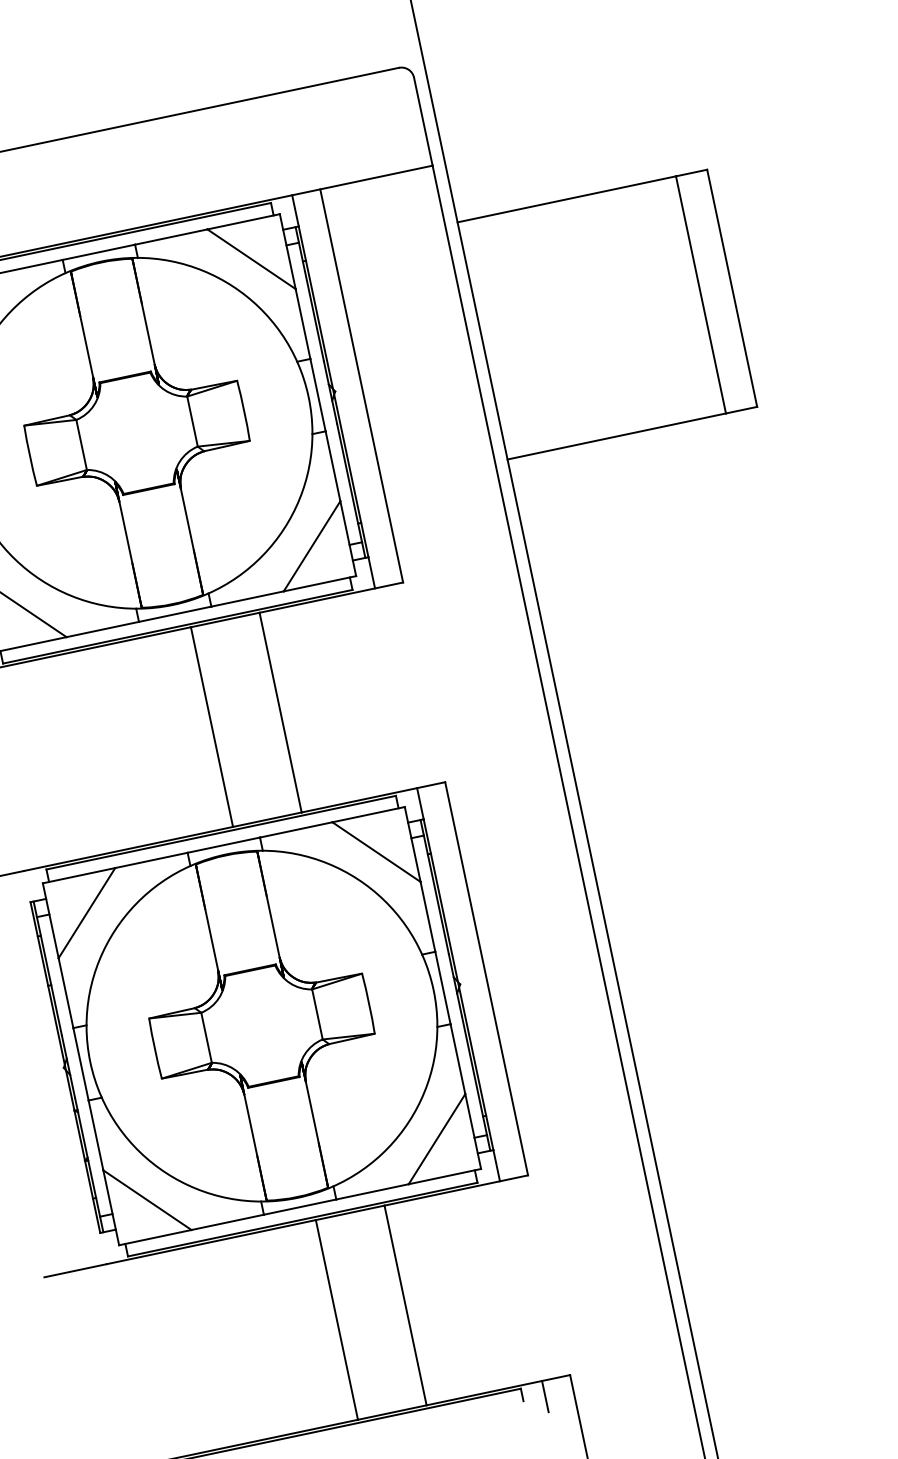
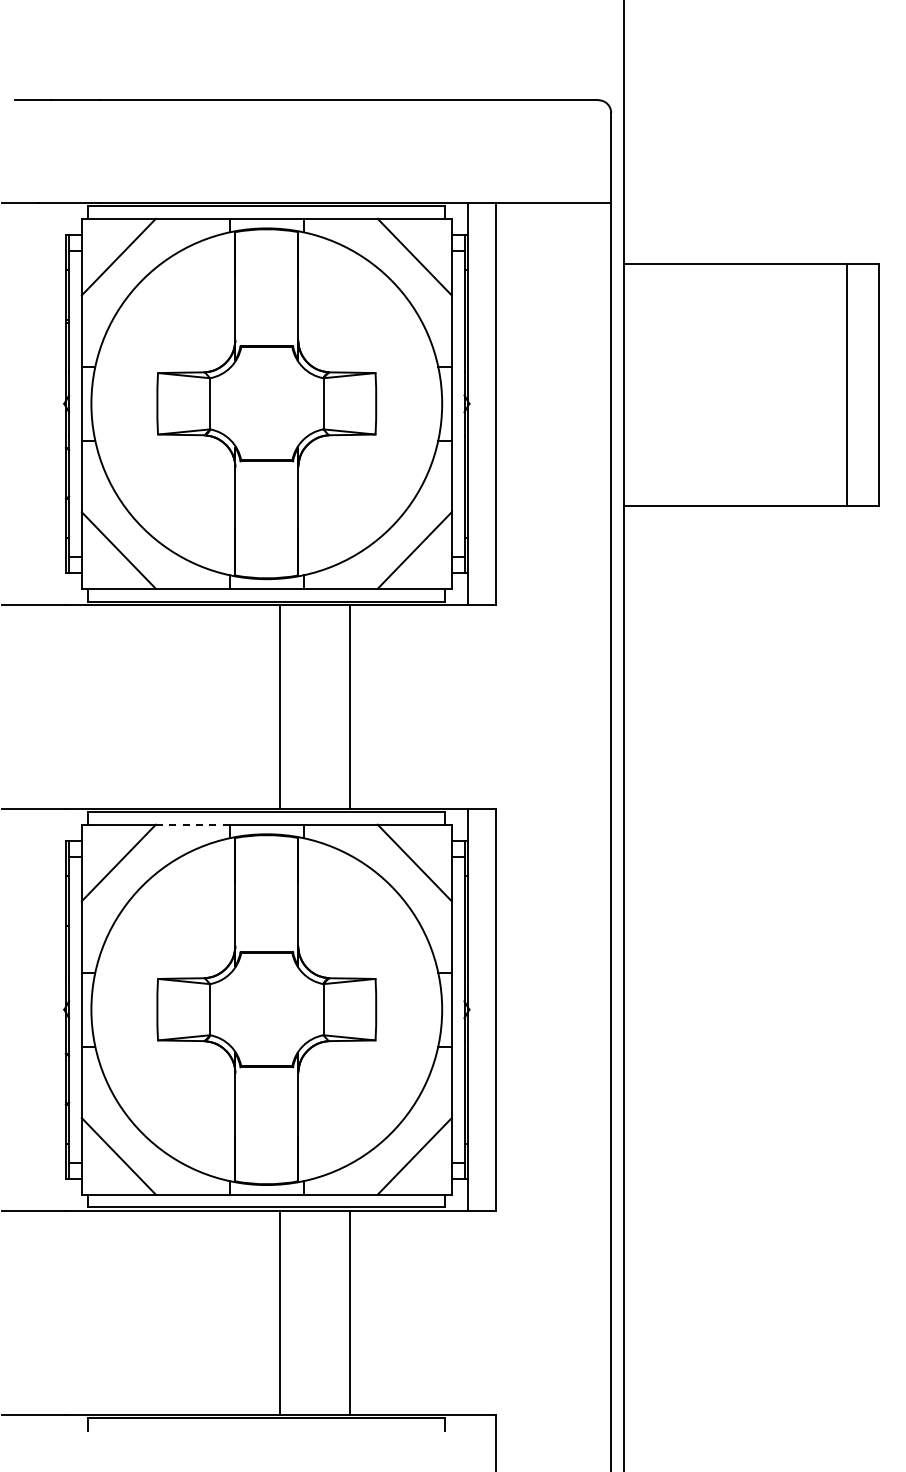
line: (151, 860) -> (192, 824), solid -> dashed
line: (545, 1396) -> (467, 1430), removed

